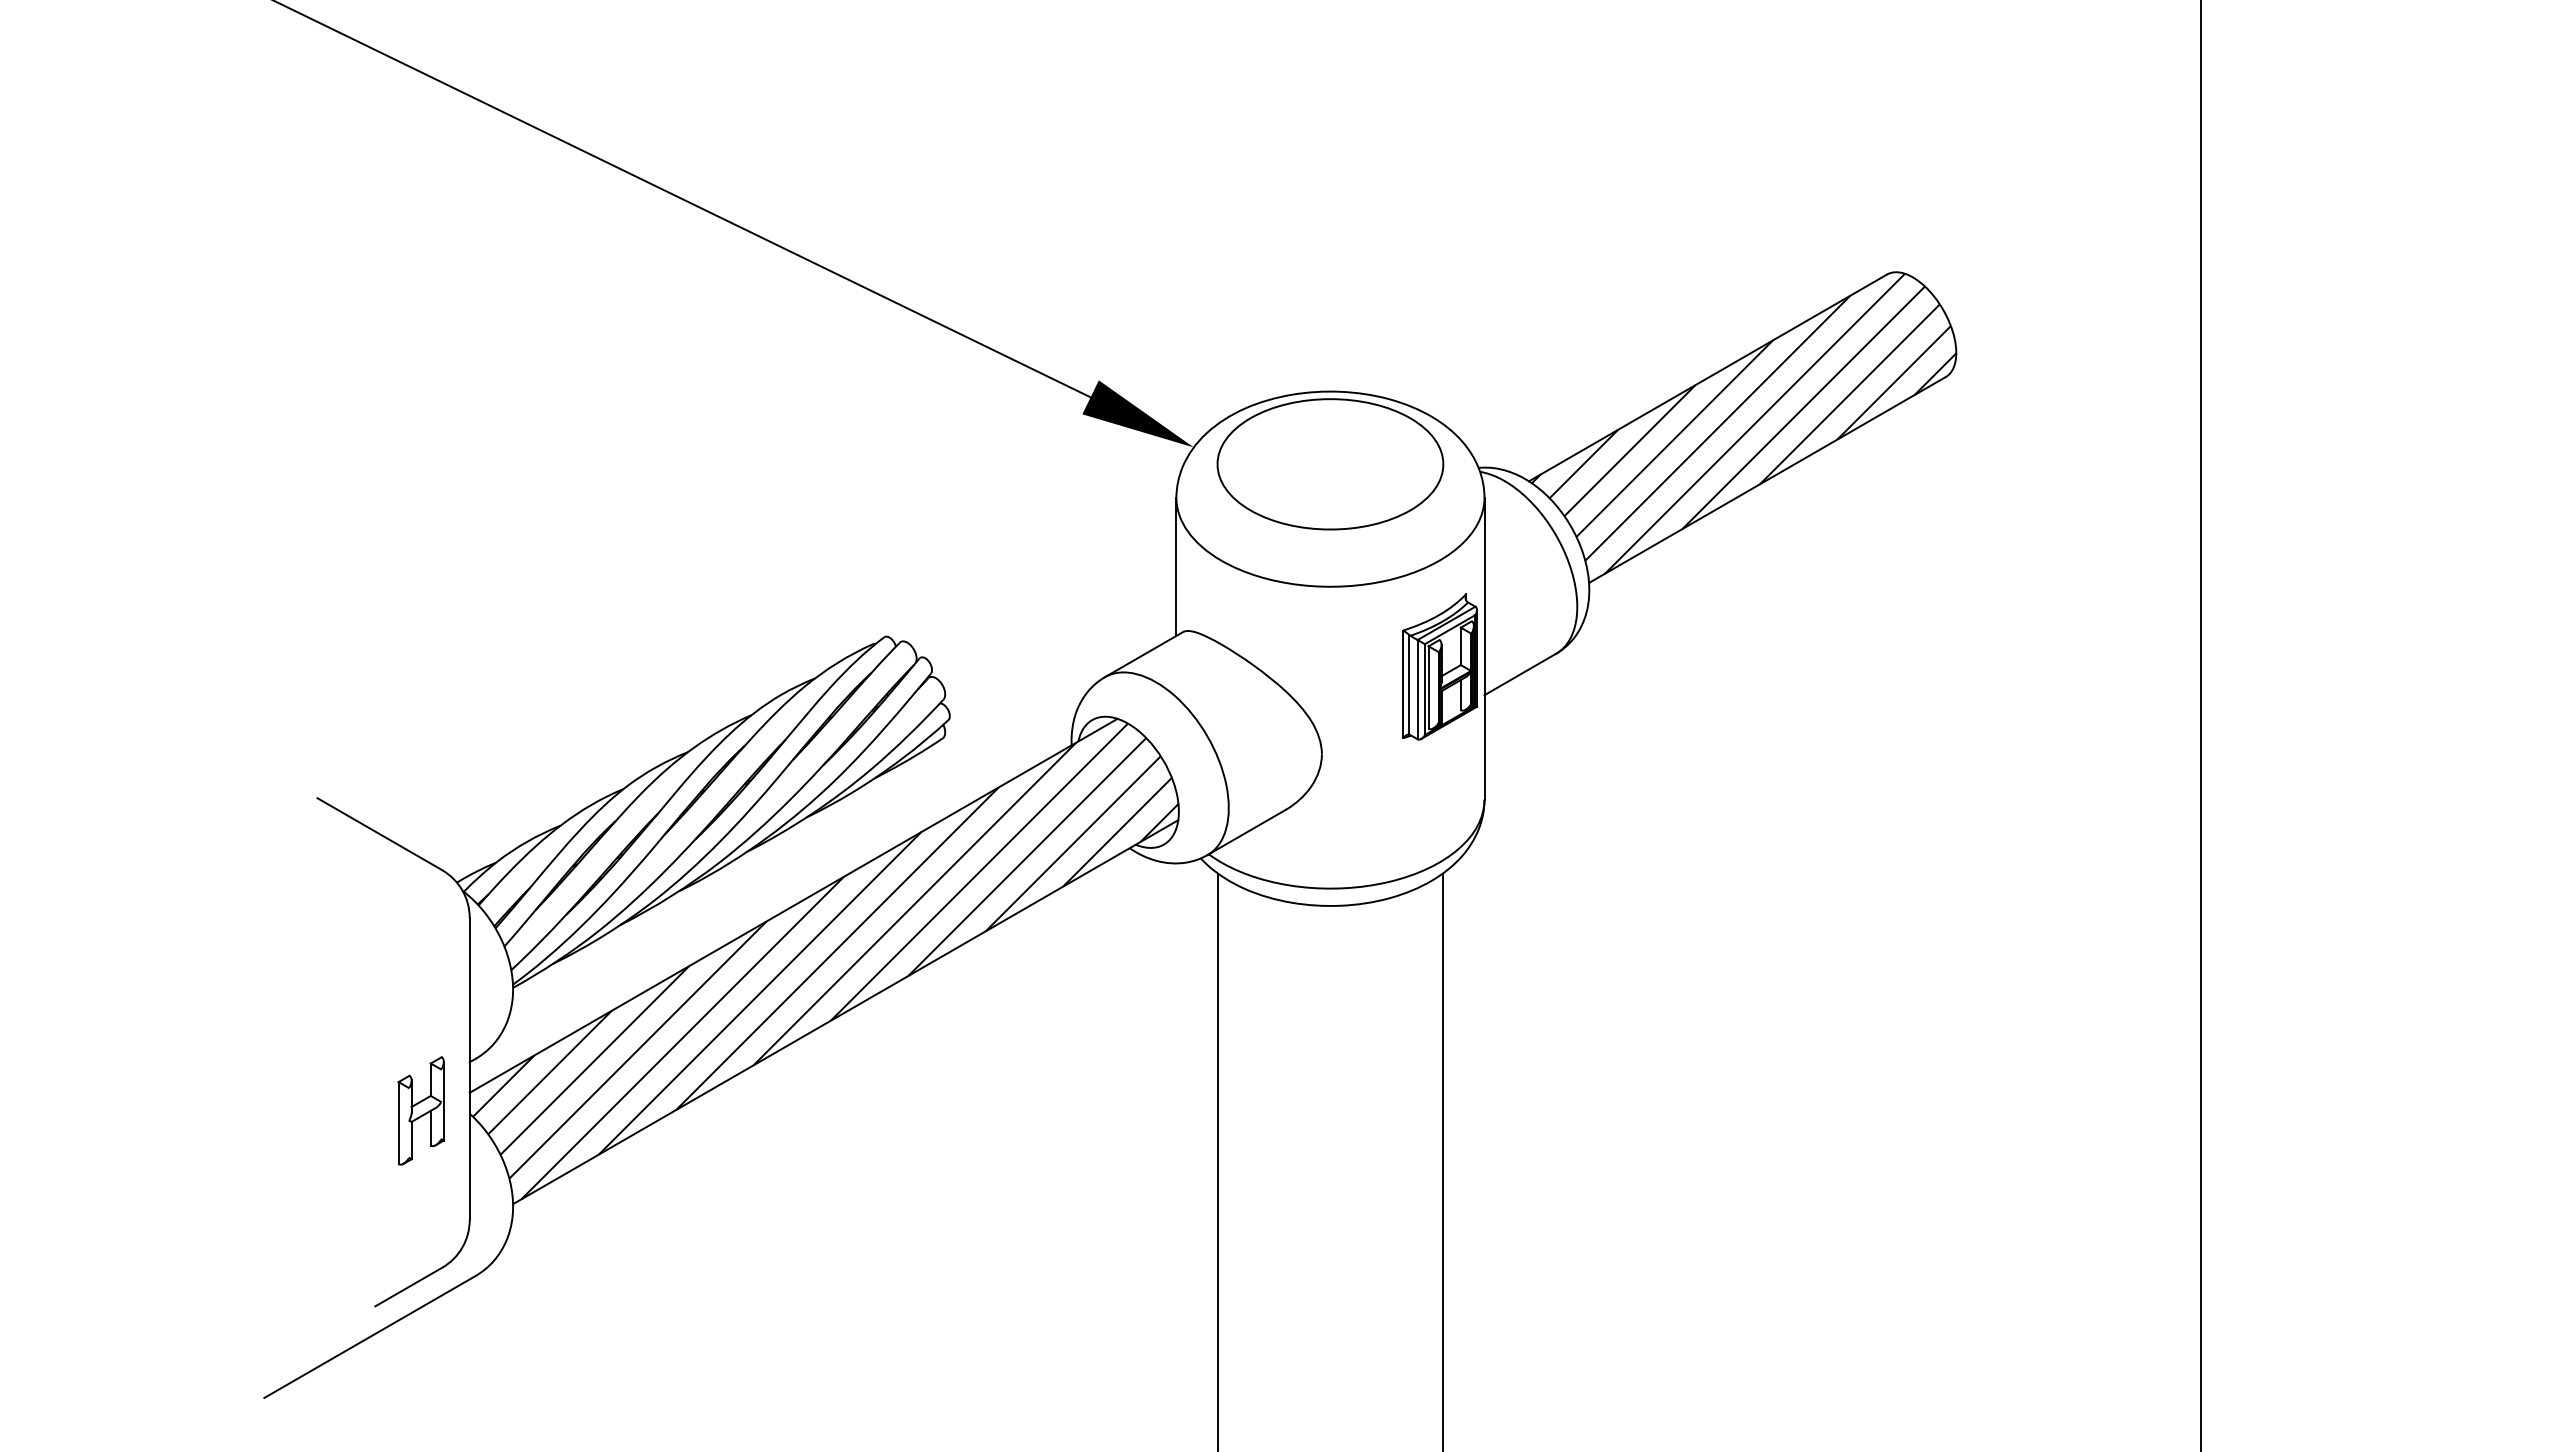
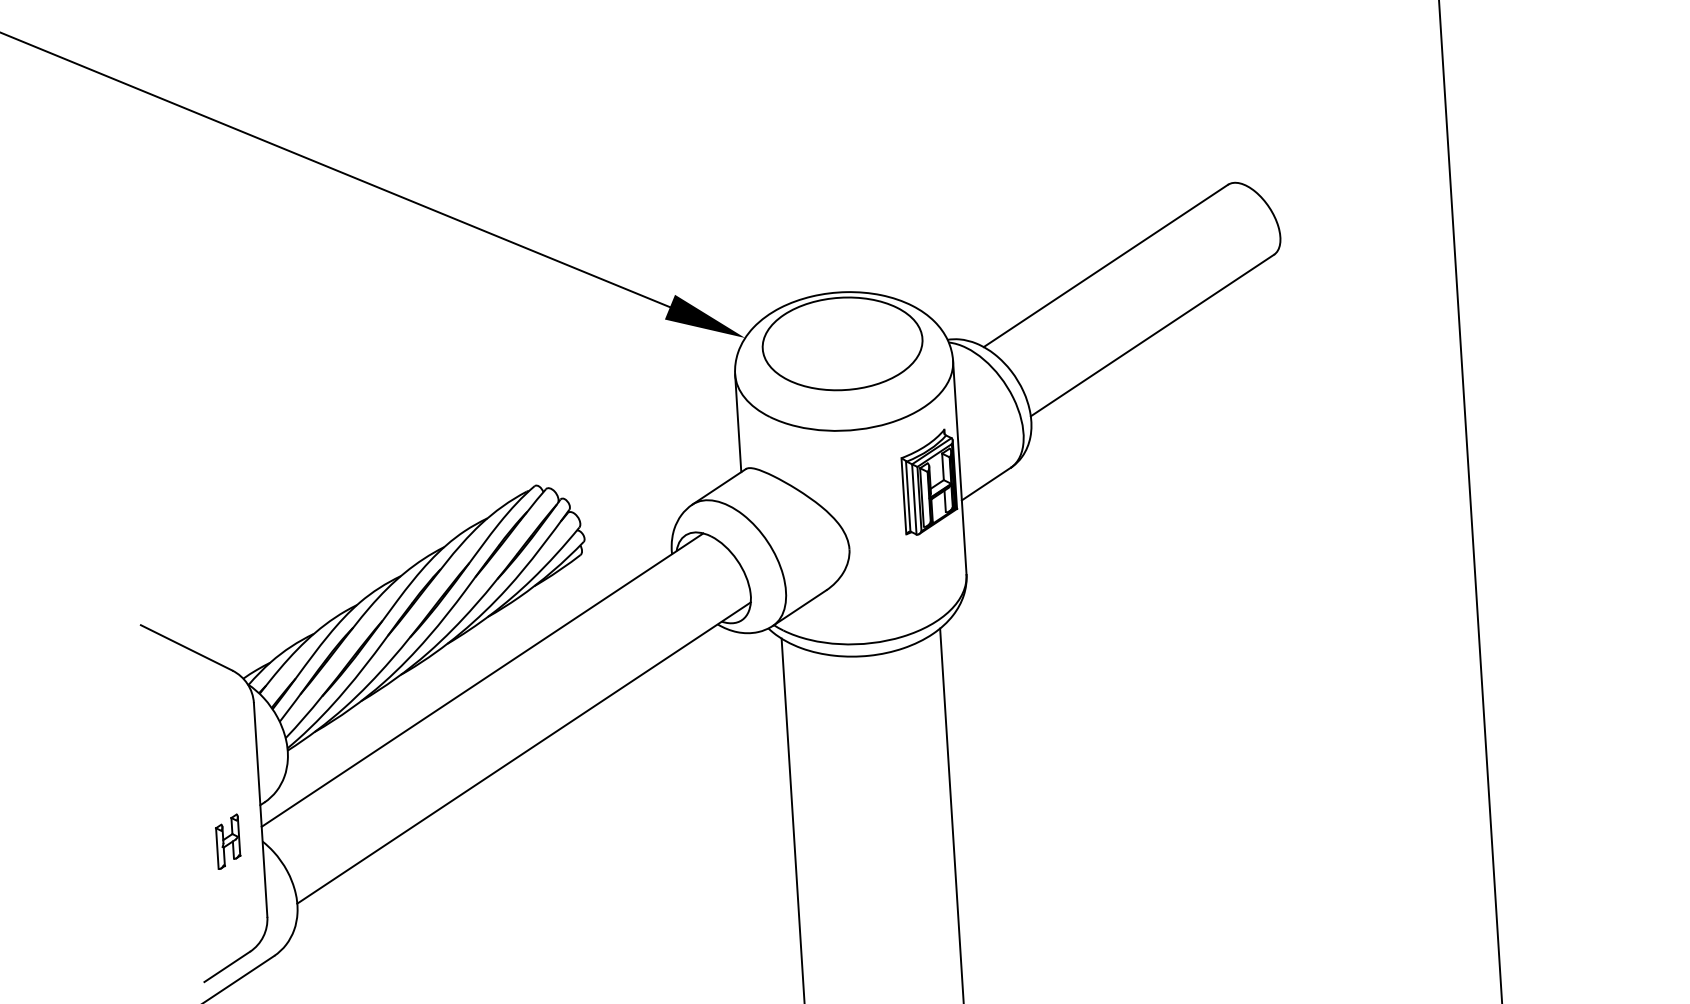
hatch: (1743, 423) -> (1132, 296), removed
hatch: (825, 961) -> (507, 718), removed
part: (420, 1110) -> (227, 841), size x0.7

